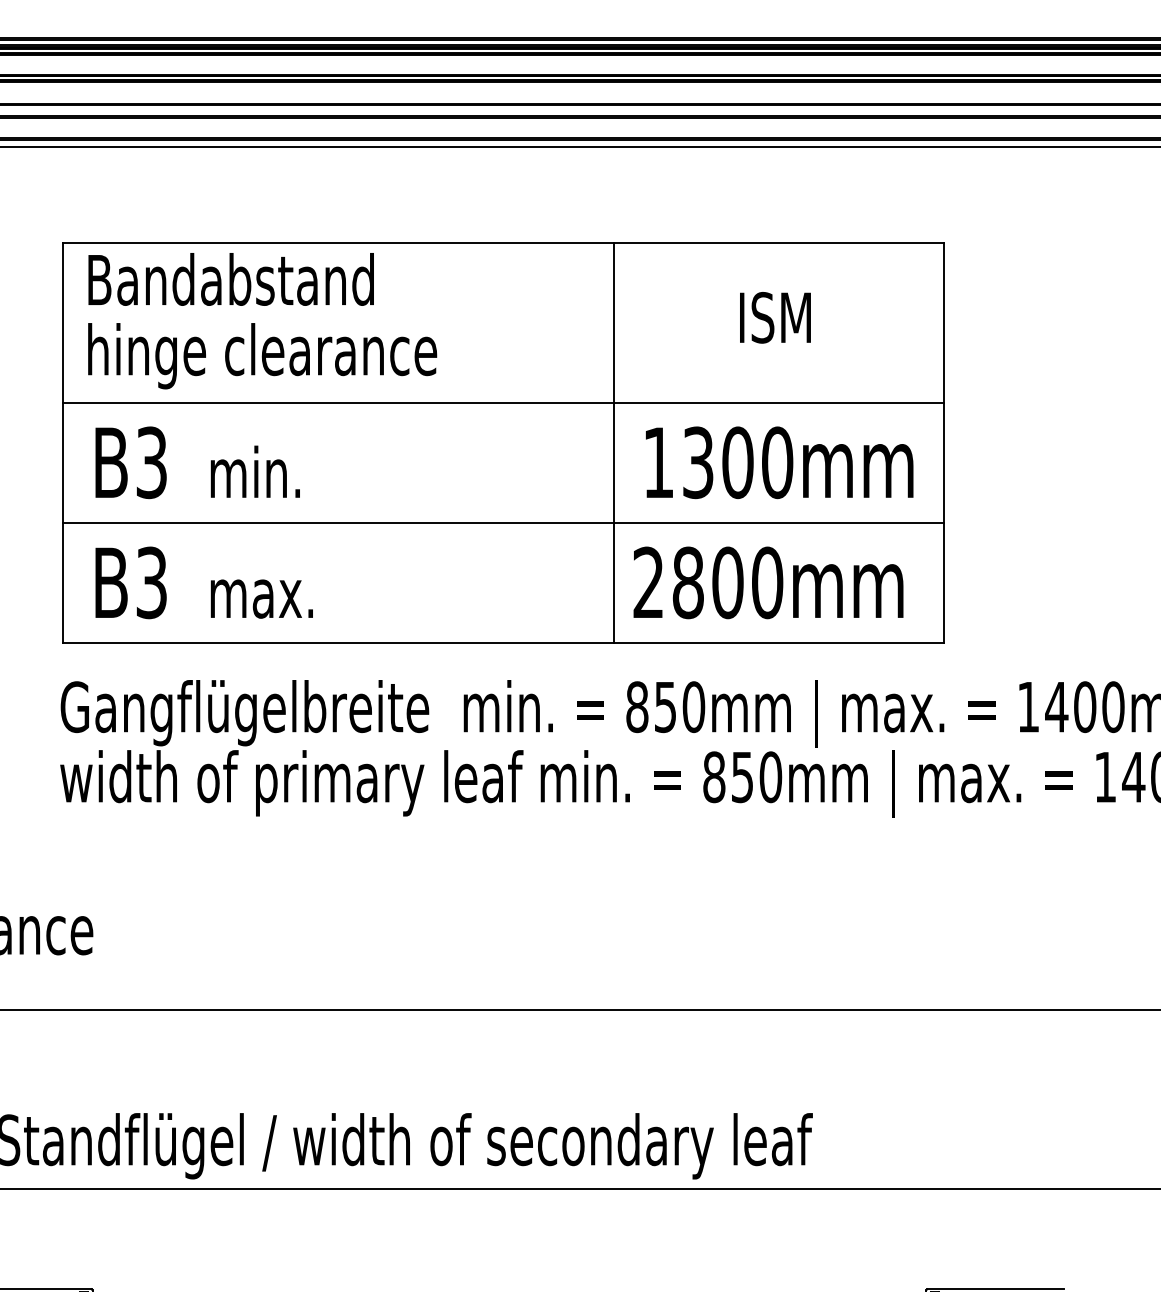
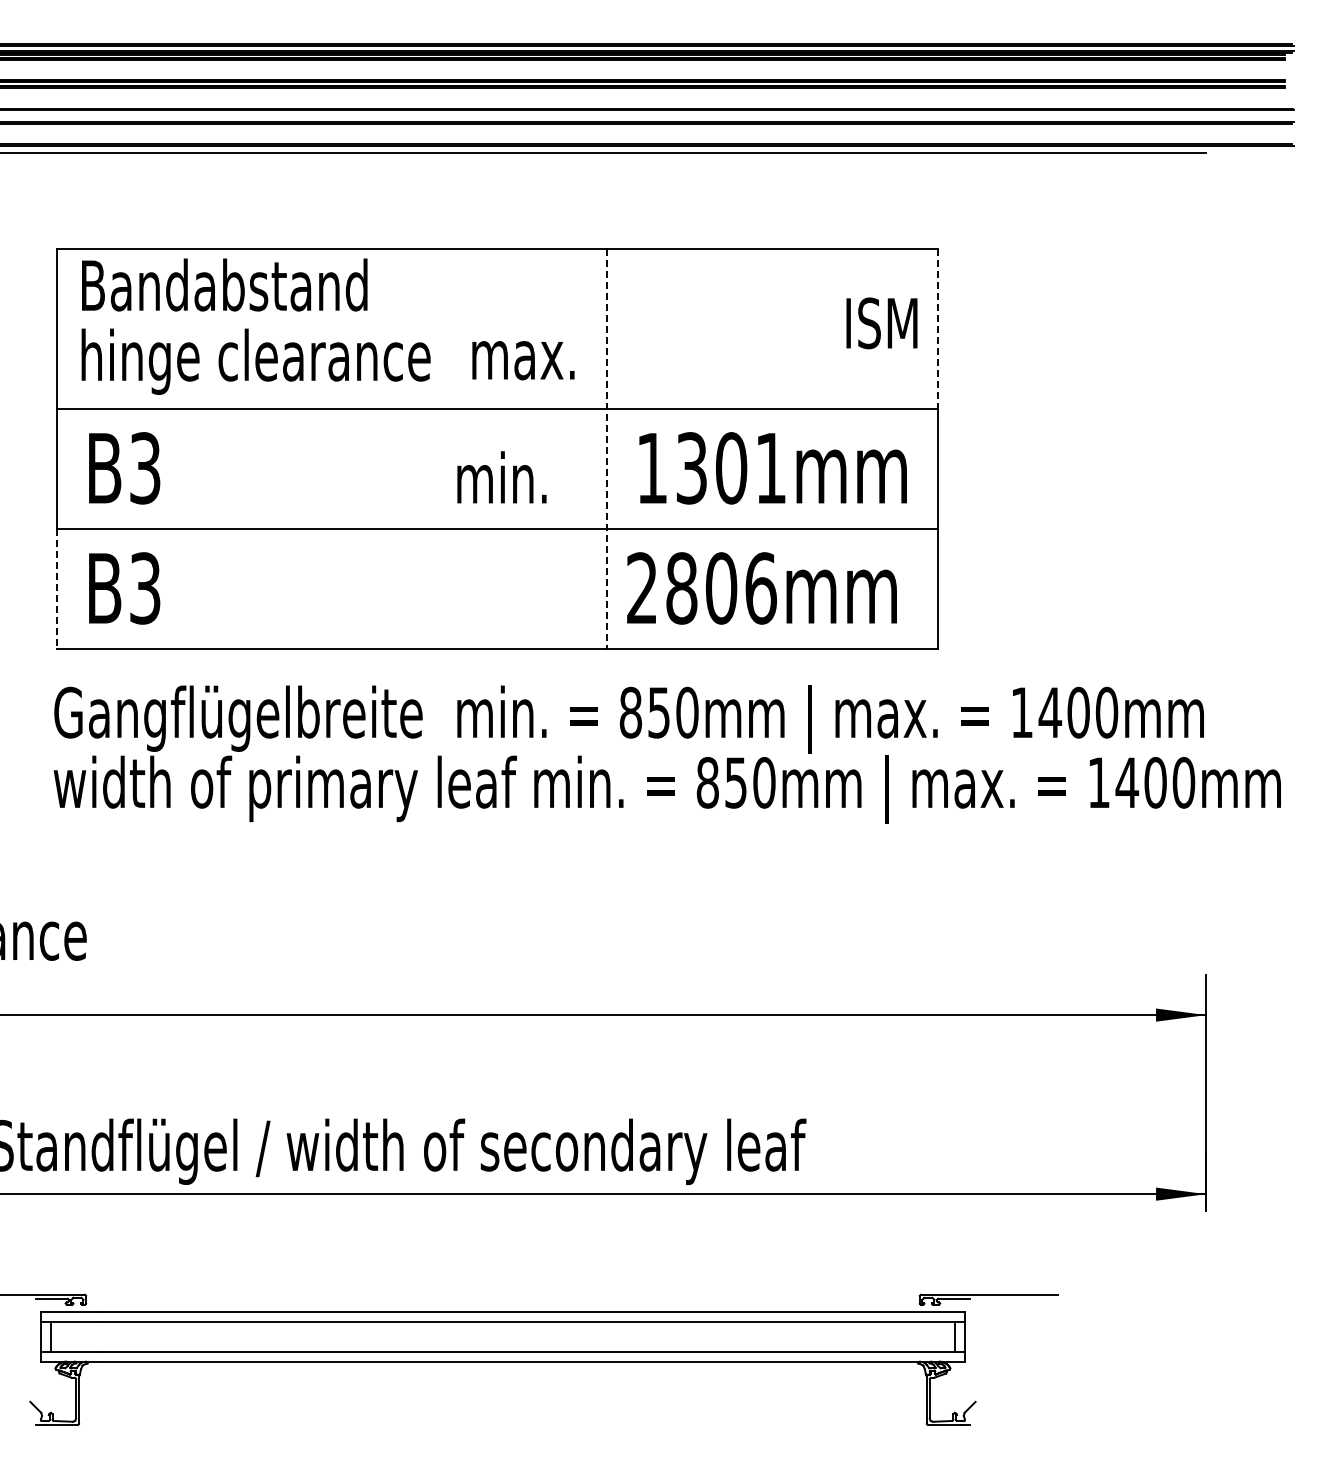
text: (774, 317) -> (881, 323), moved
line: (943, 323) -> (937, 329), solid -> dashed
line: (613, 443) -> (607, 449), solid -> dashed
text: (776, 462) -> (770, 468), 1300mm -> 1301mm
text: (254, 471) -> (501, 477), moved
text: (766, 582) -> (760, 588), 2800mm -> 2806mm
line: (62, 583) -> (56, 589), solid -> dashed
text: (261, 598) -> (523, 360), moved

